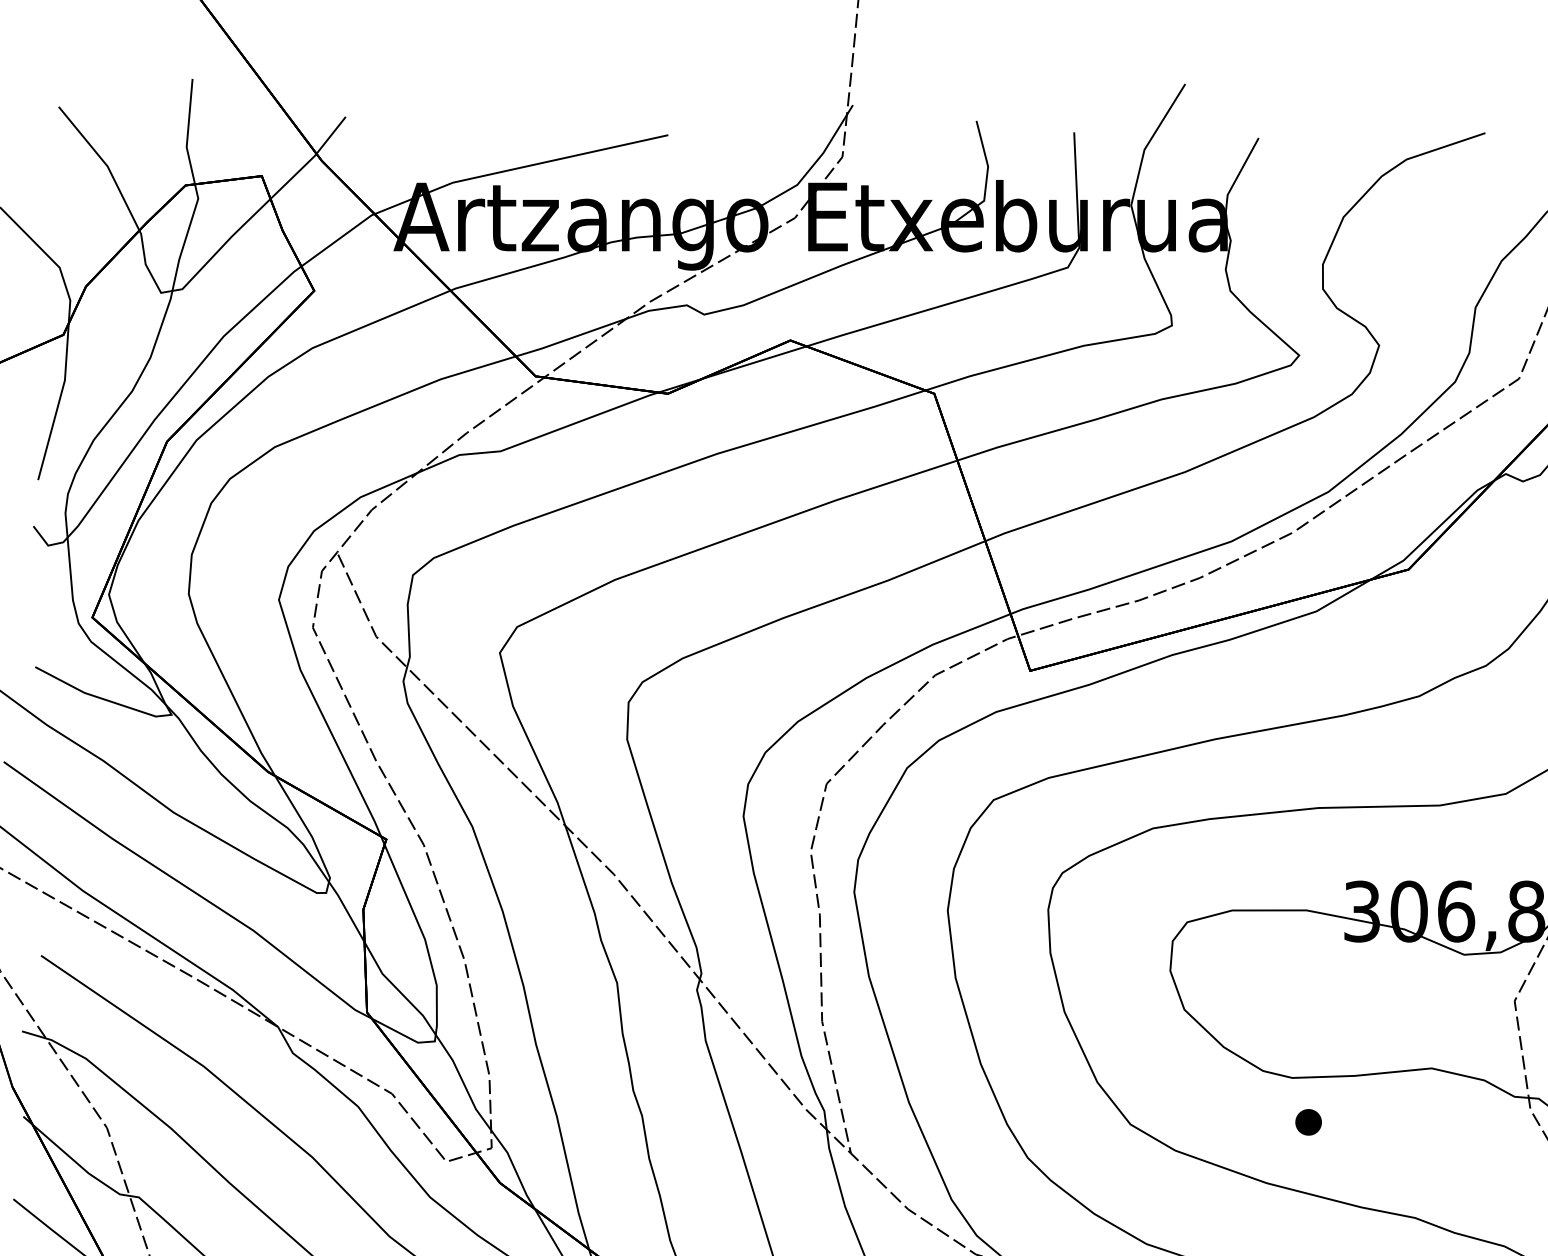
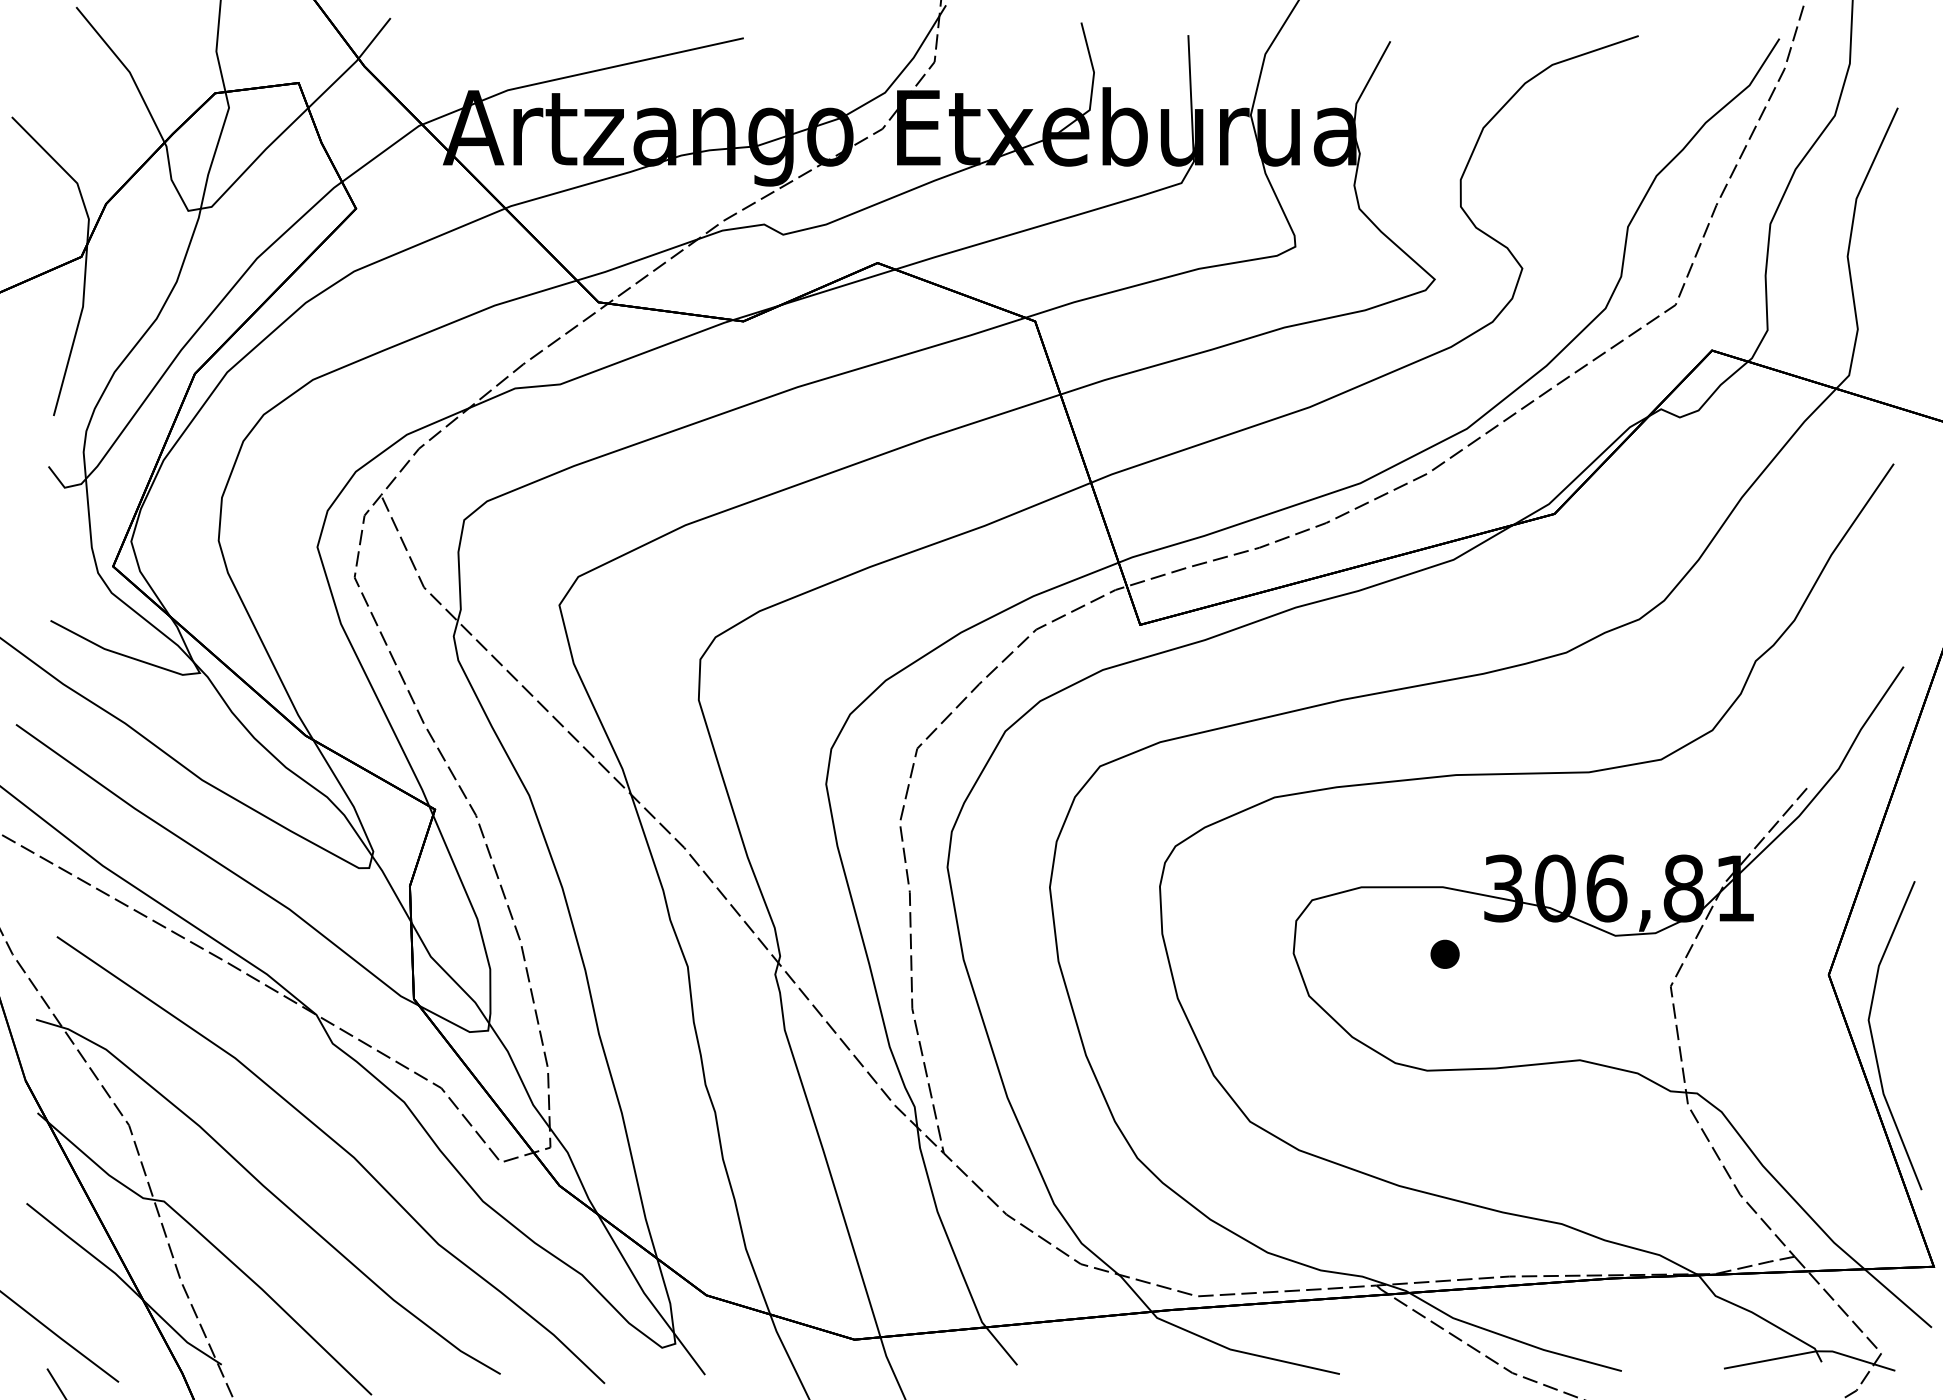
part: (1308, 1121) -> (1444, 953), moved

